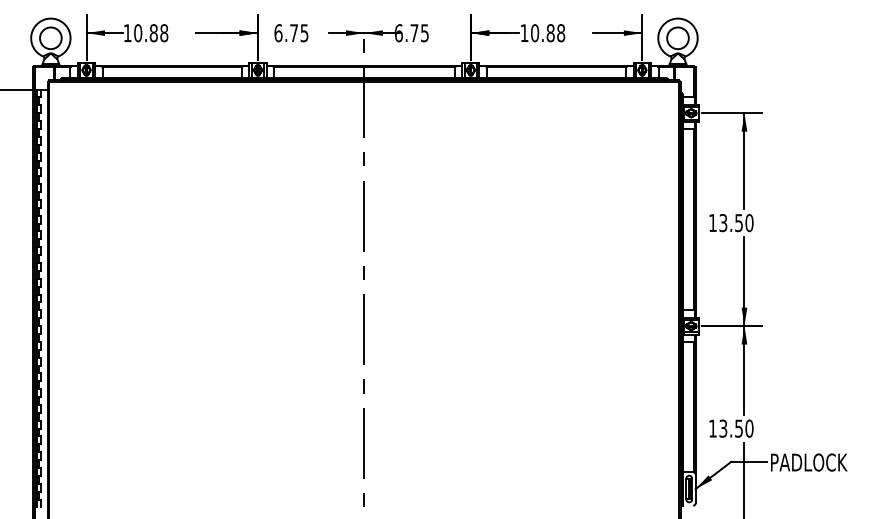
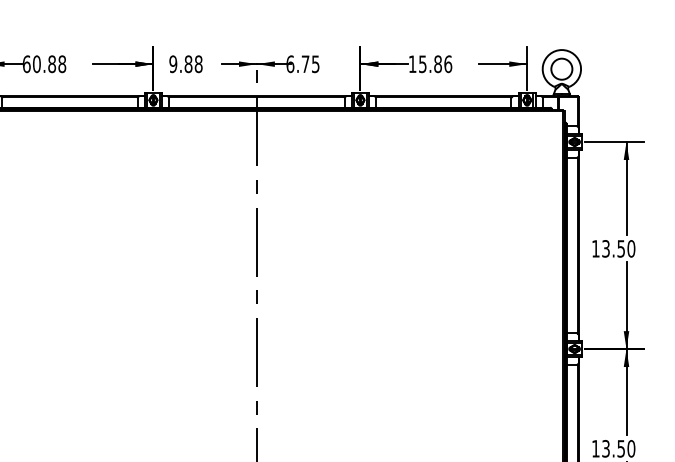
text: (127, 33) -> (26, 64), 10.88 -> 60.88
text: (291, 33) -> (186, 64), 6.75 -> 9.88
text: (548, 33) -> (435, 64), 10.88 -> 15.86

